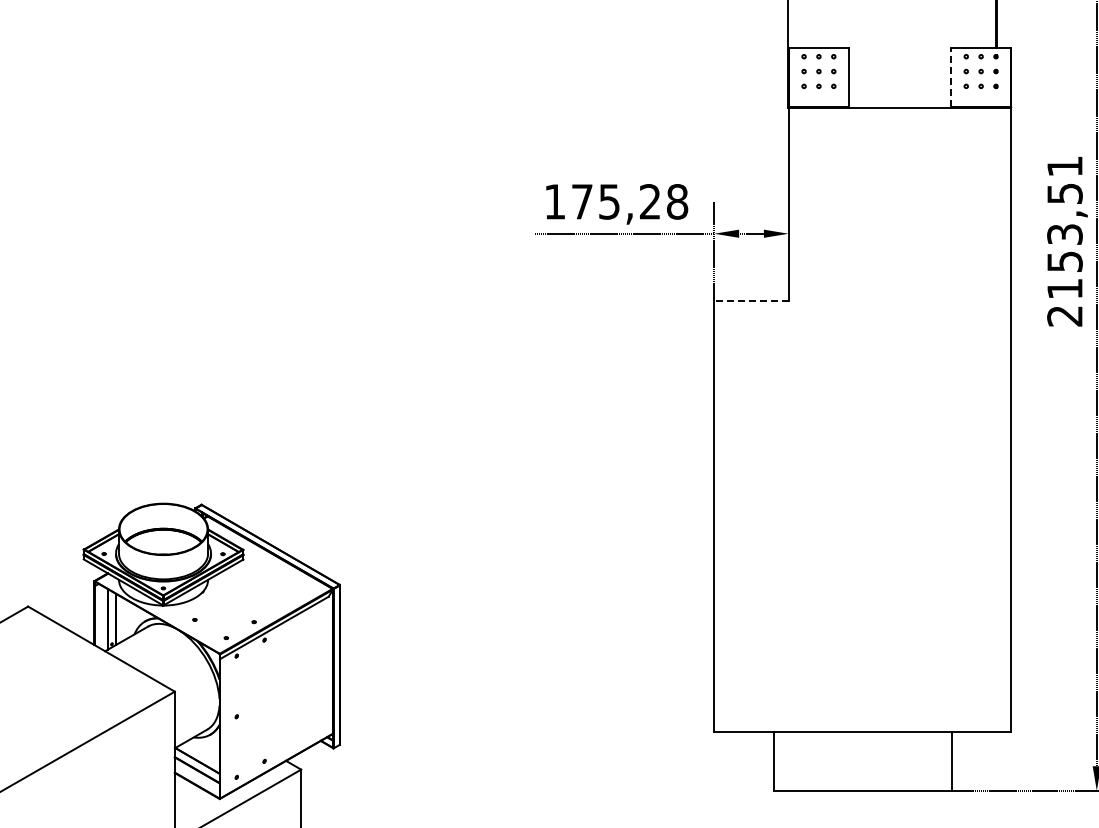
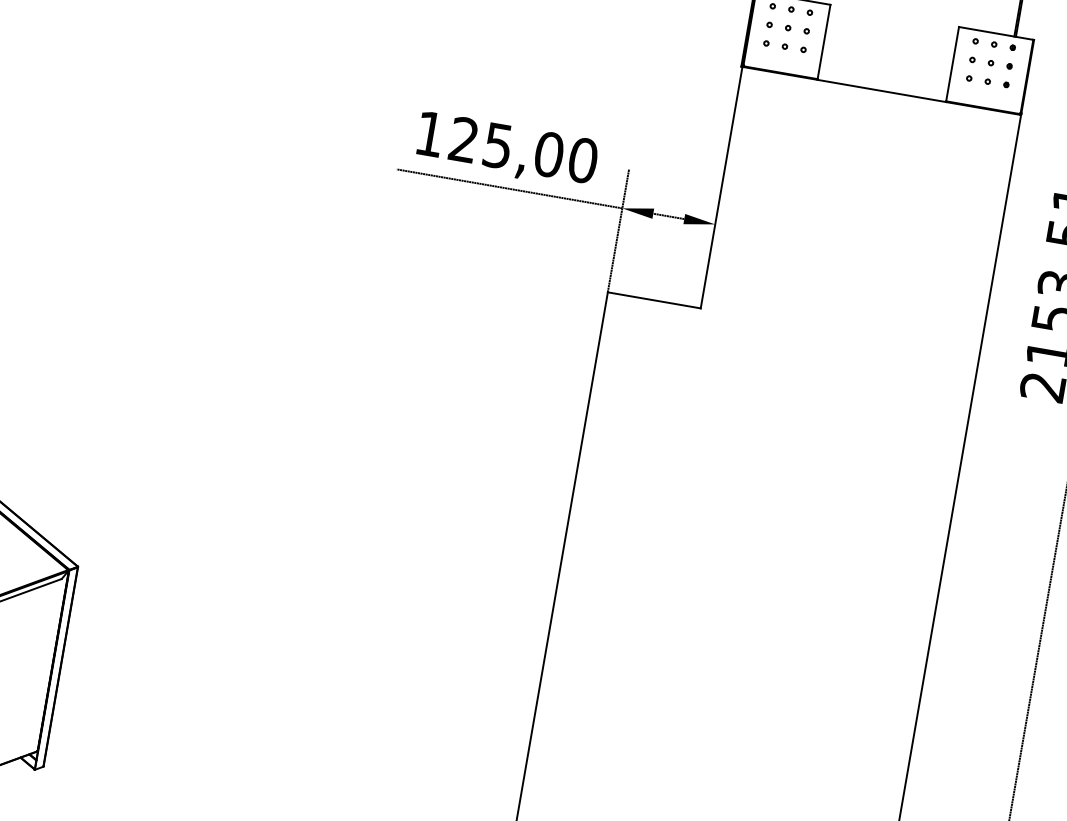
line: (951, 77) -> (952, 64), dashed -> solid
text: (630, 201) -> (524, 149), 175,28 -> 125,00
line: (751, 300) -> (654, 299), dashed -> solid

